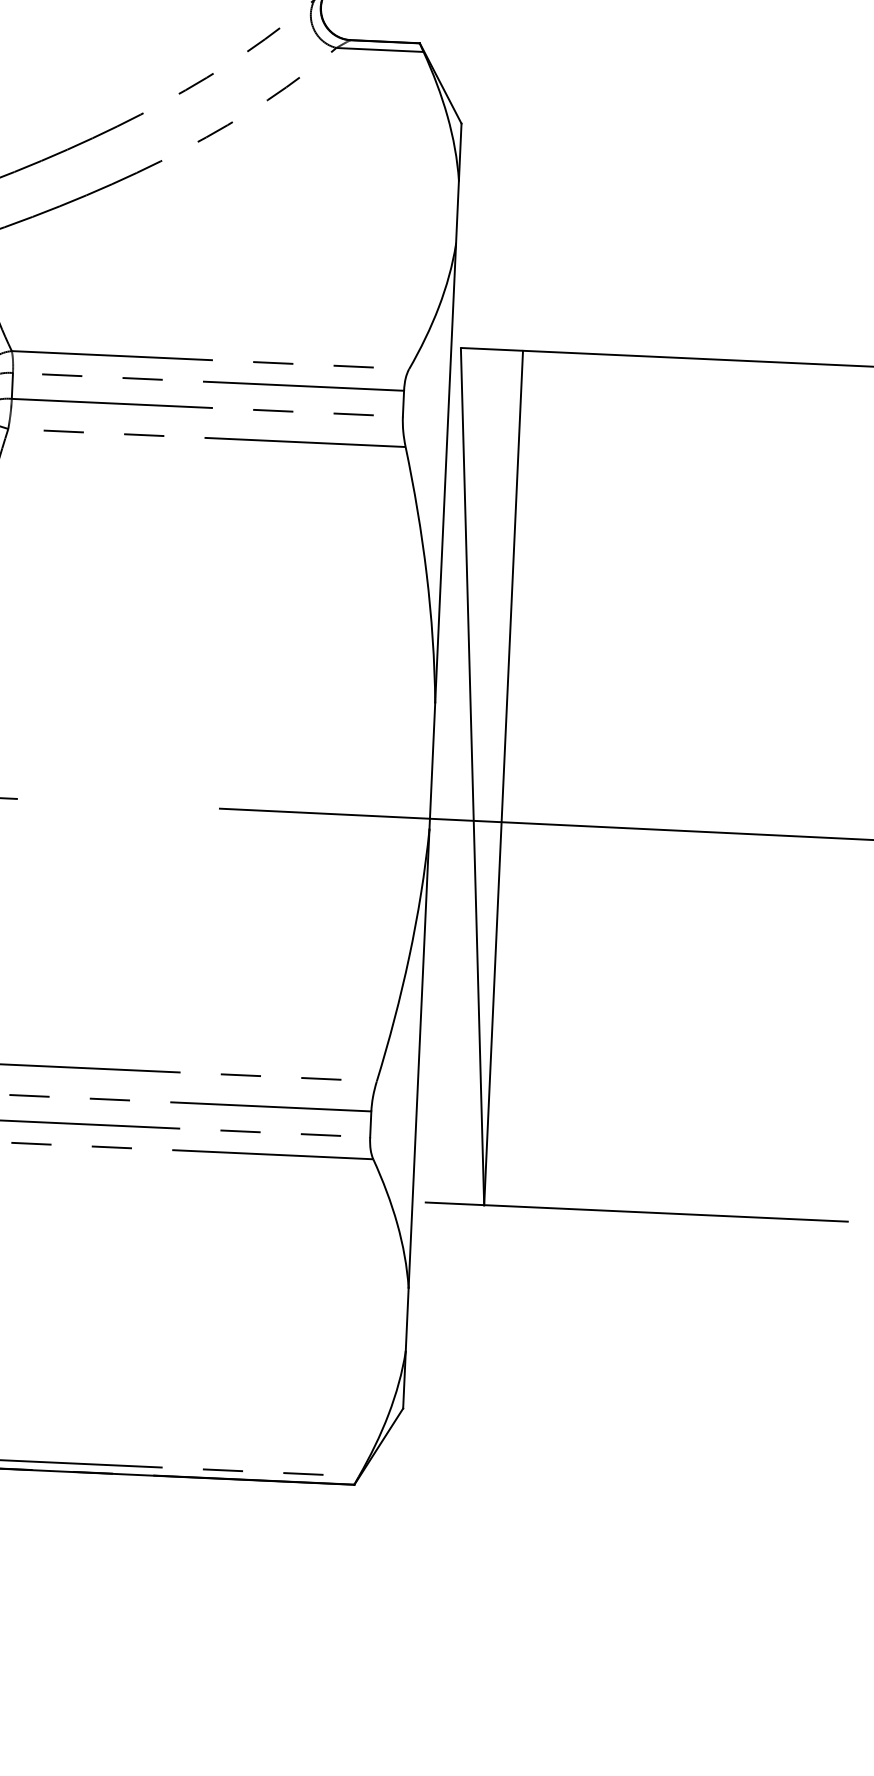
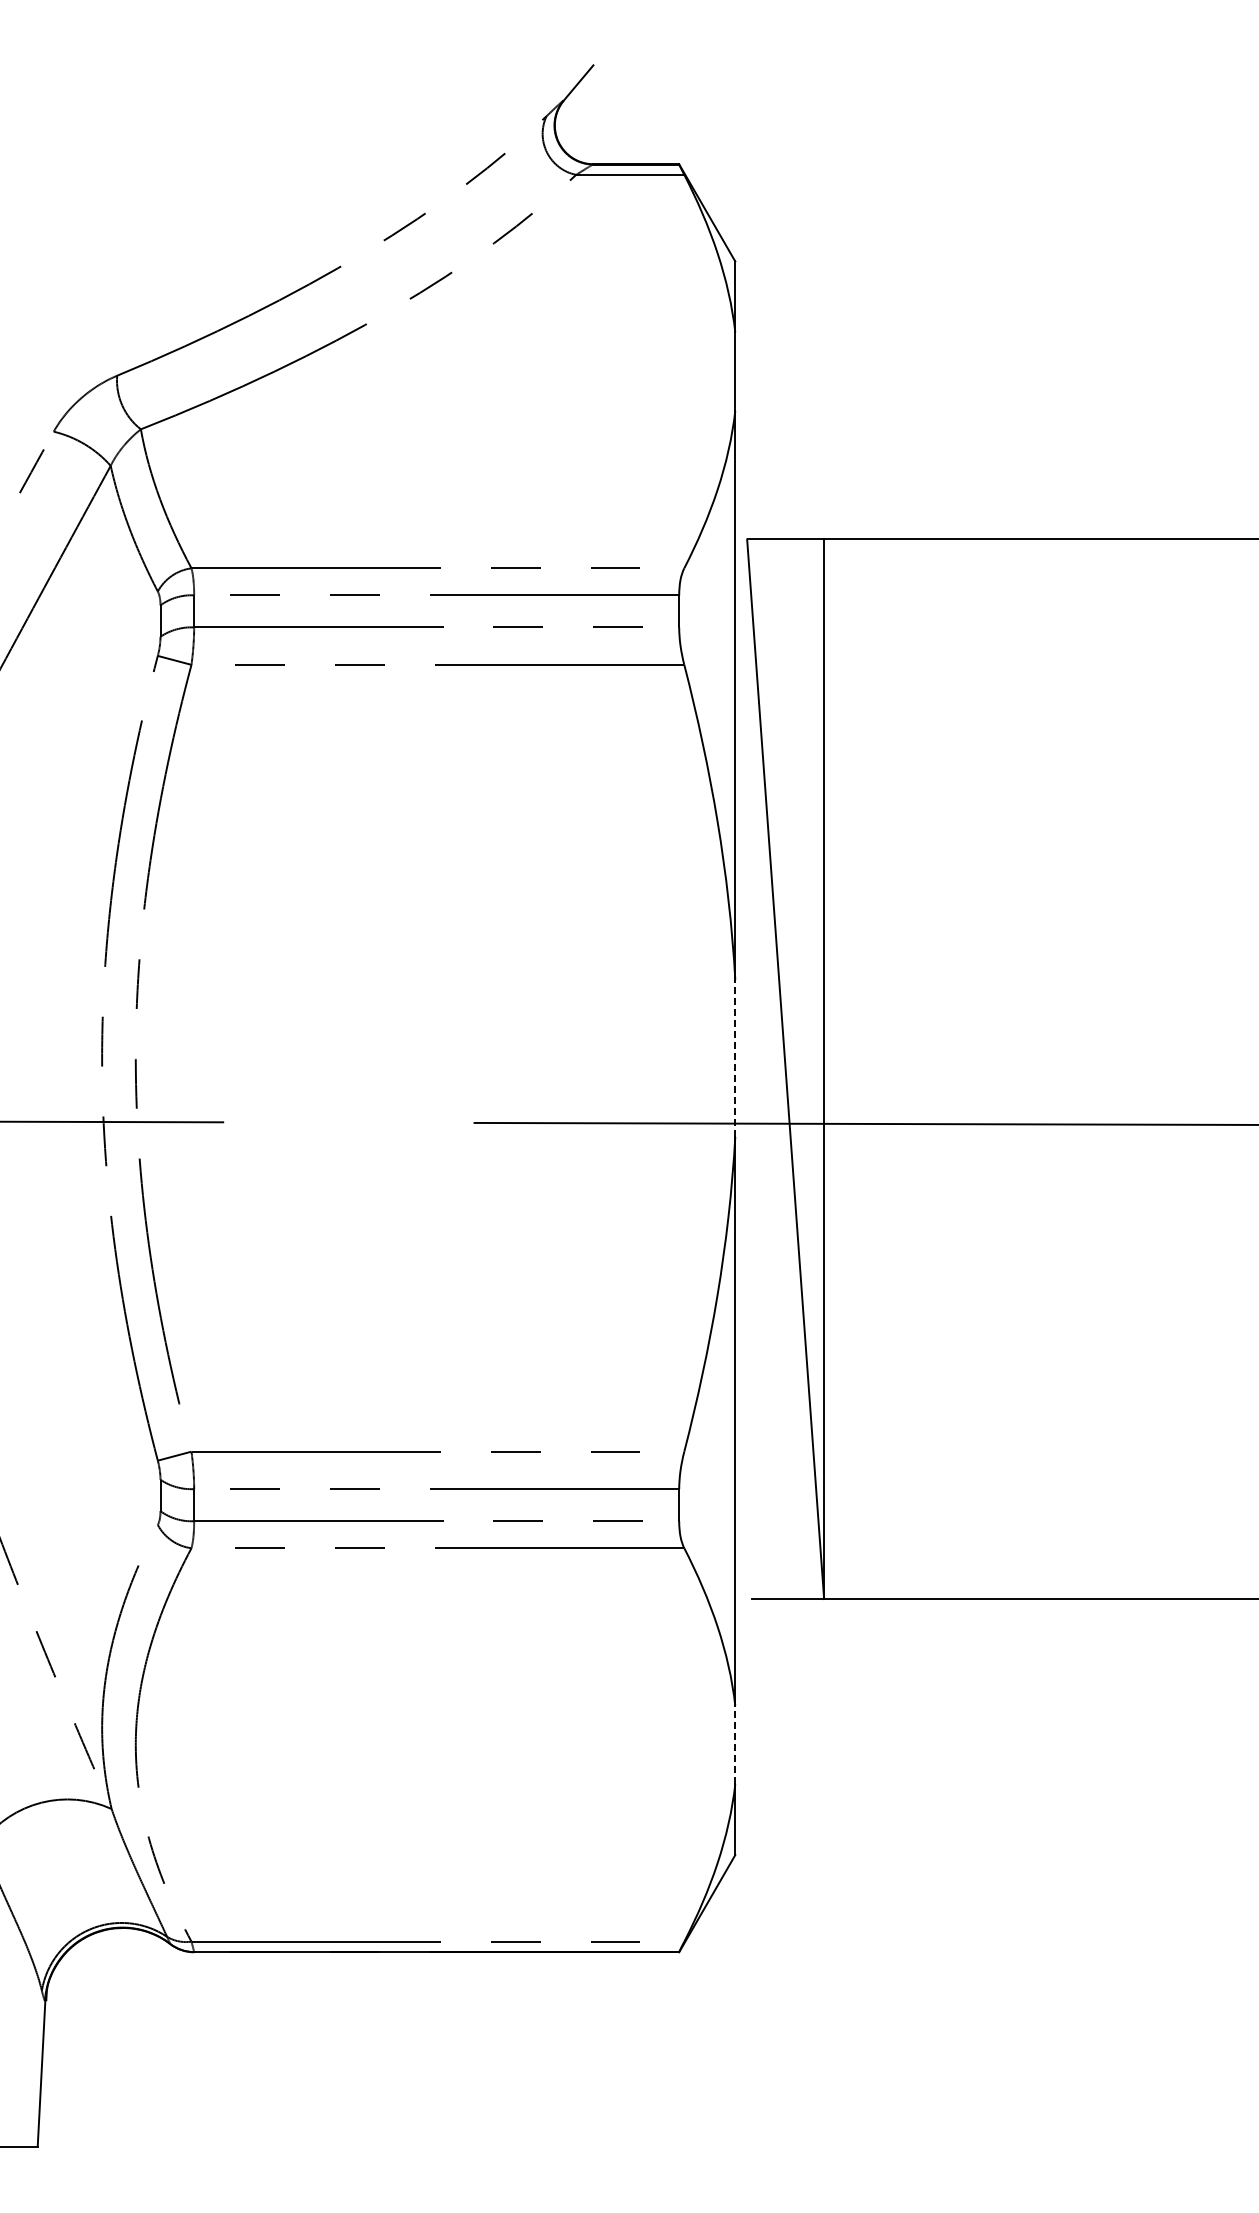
line: (432, 766) -> (735, 1058), solid -> dashed
line: (407, 1319) -> (735, 1744), solid -> dashed

